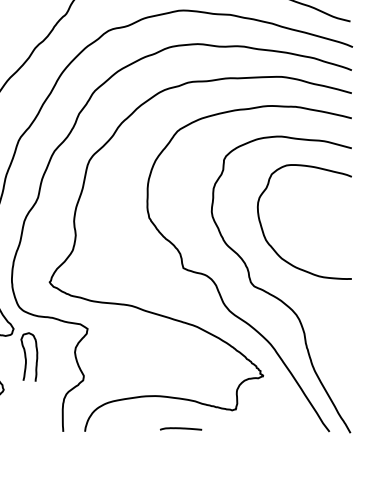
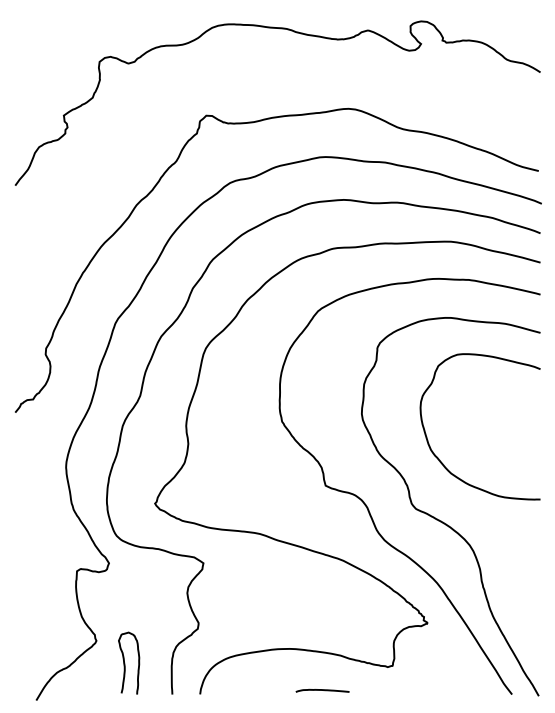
curve: (26, 357) -> (125, 663), moved

